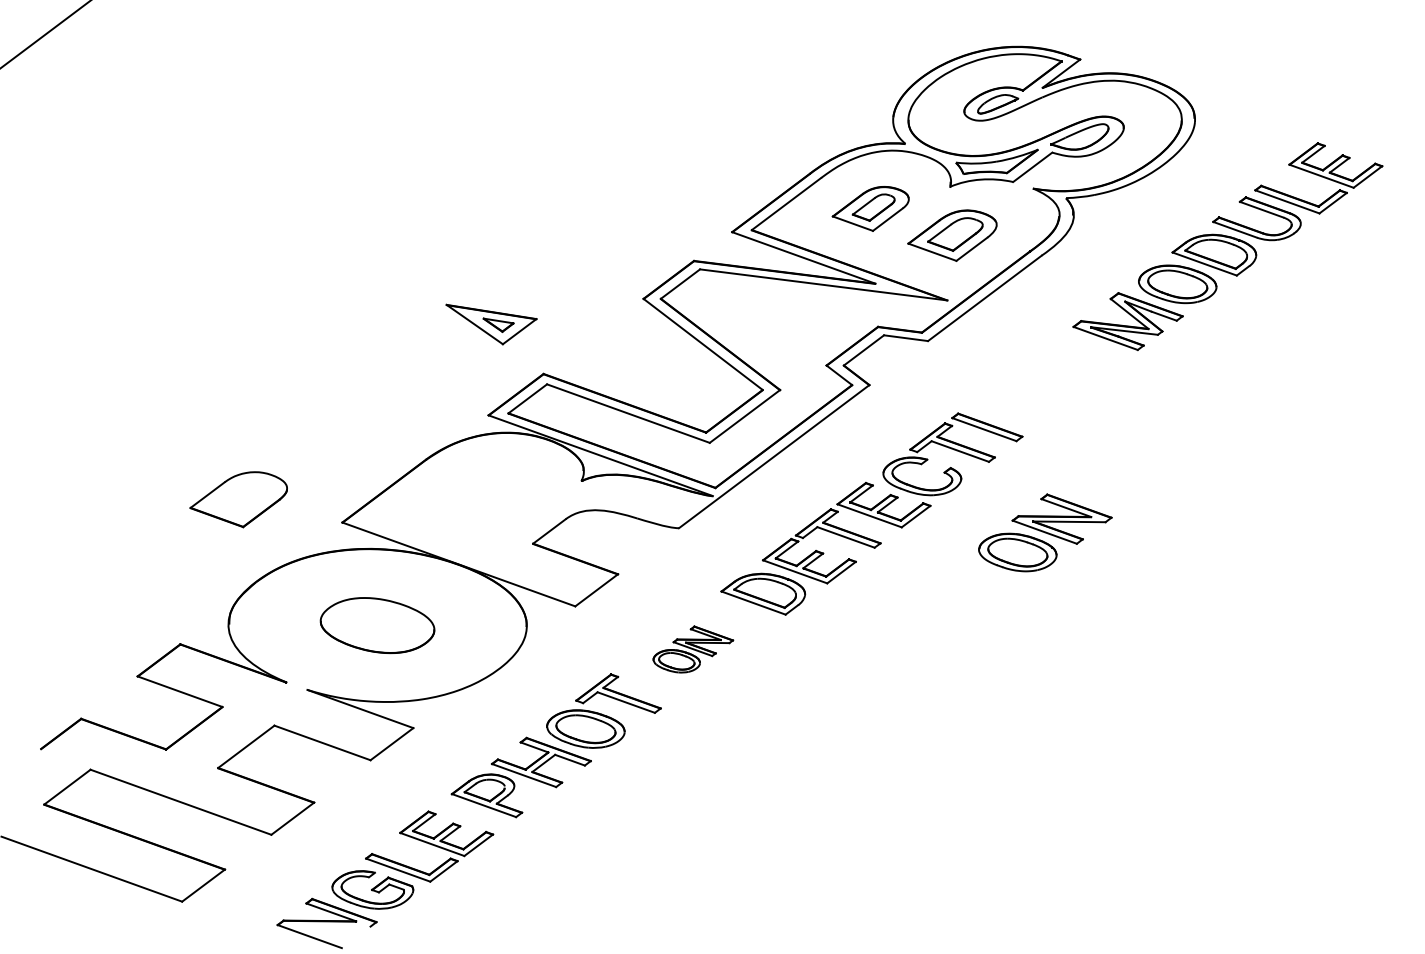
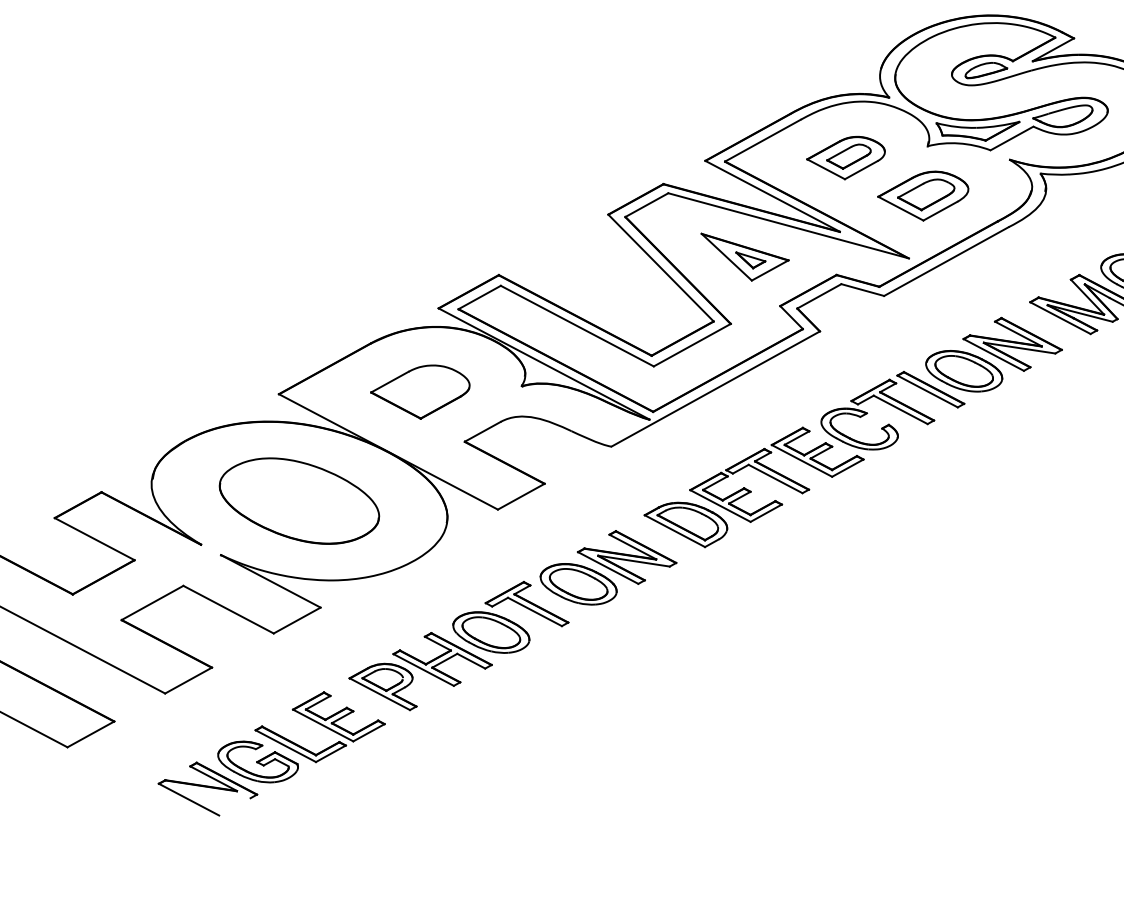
part: (491, 324) -> (743, 259), moved
part: (238, 499) -> (419, 390), moved
part: (1045, 532) -> (994, 355), moved
part: (377, 625) -> (299, 501), size x1.43
part: (693, 649) -> (608, 568), size x1.67

